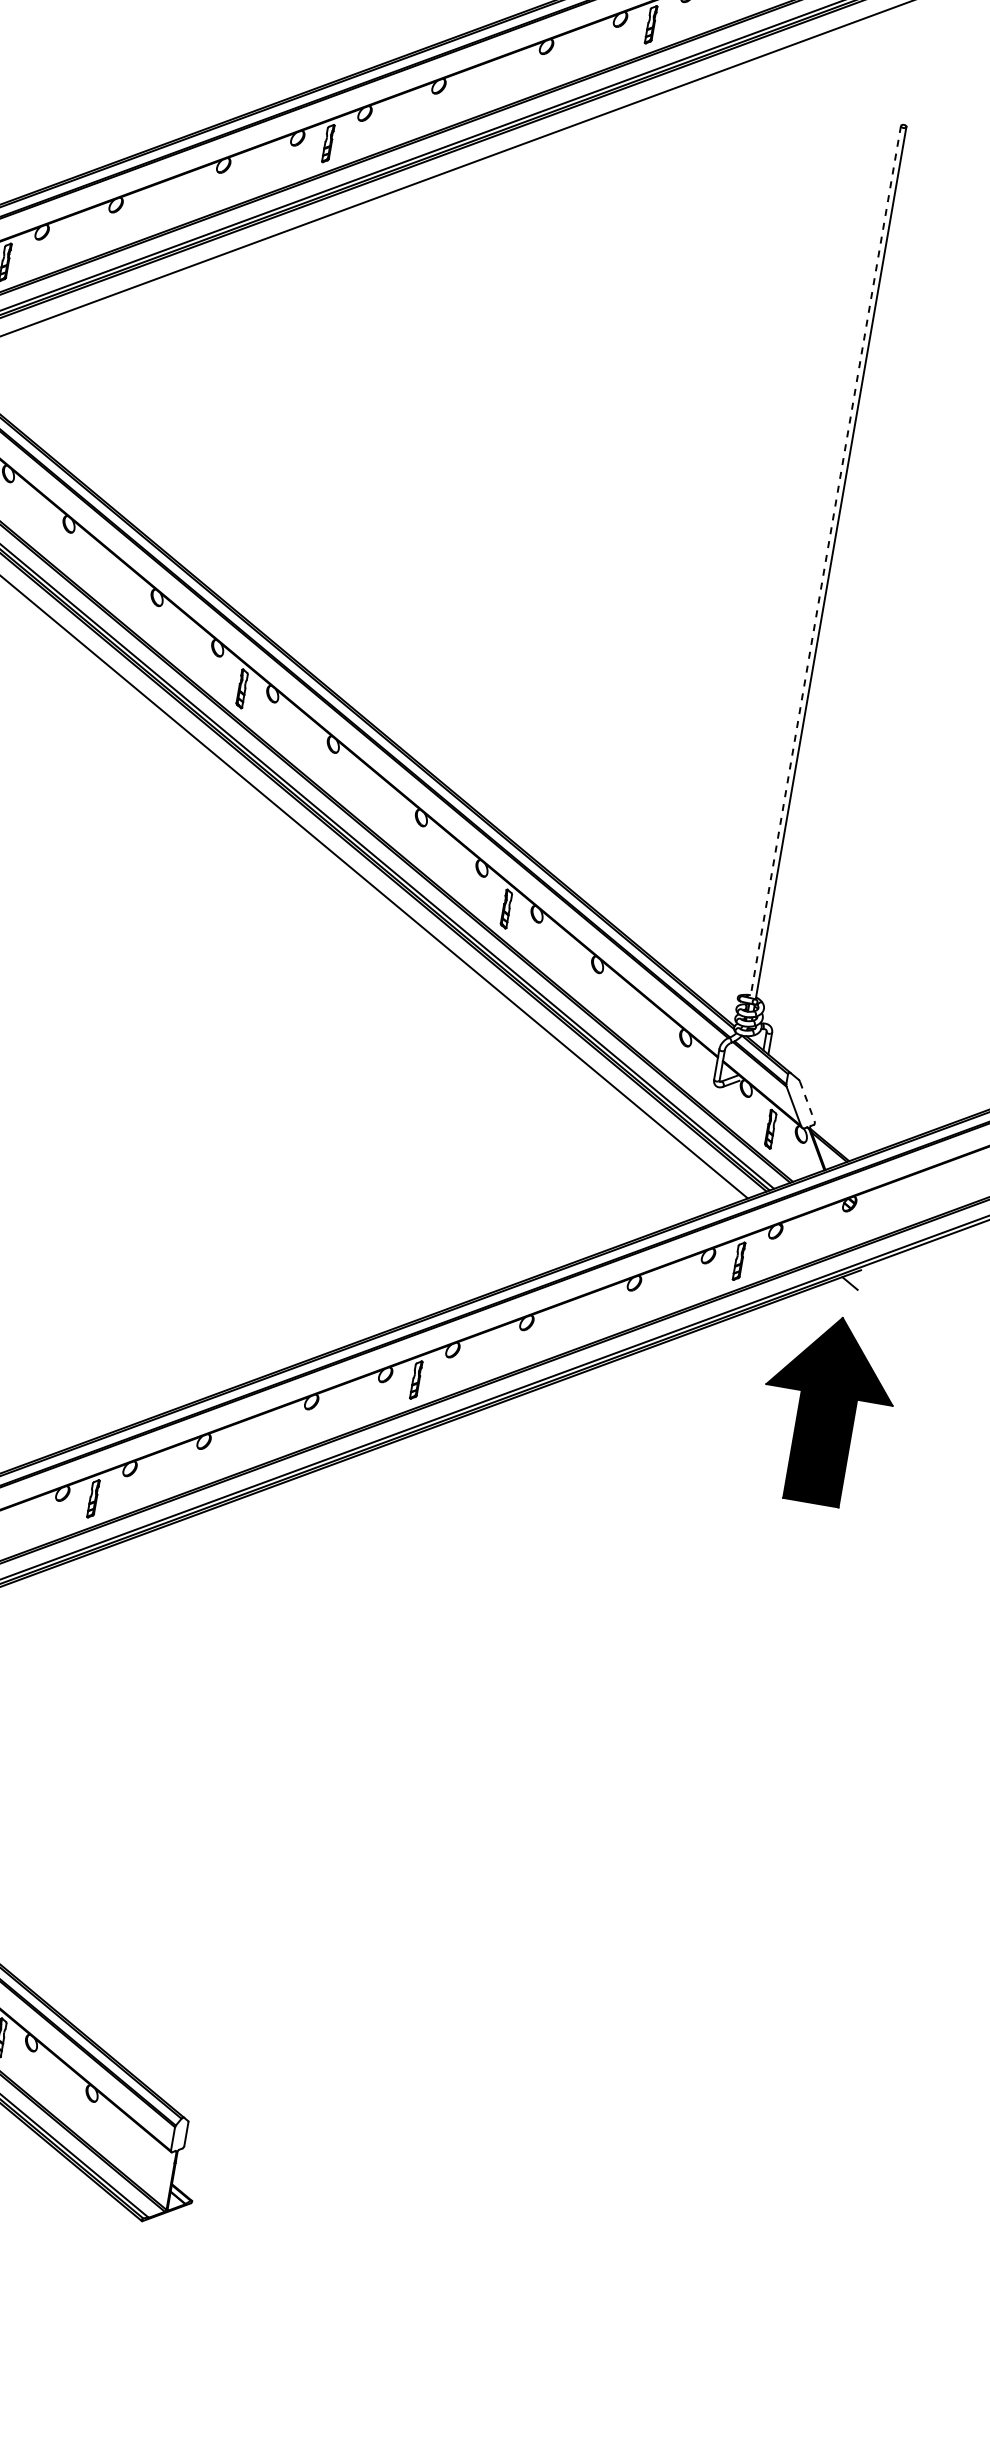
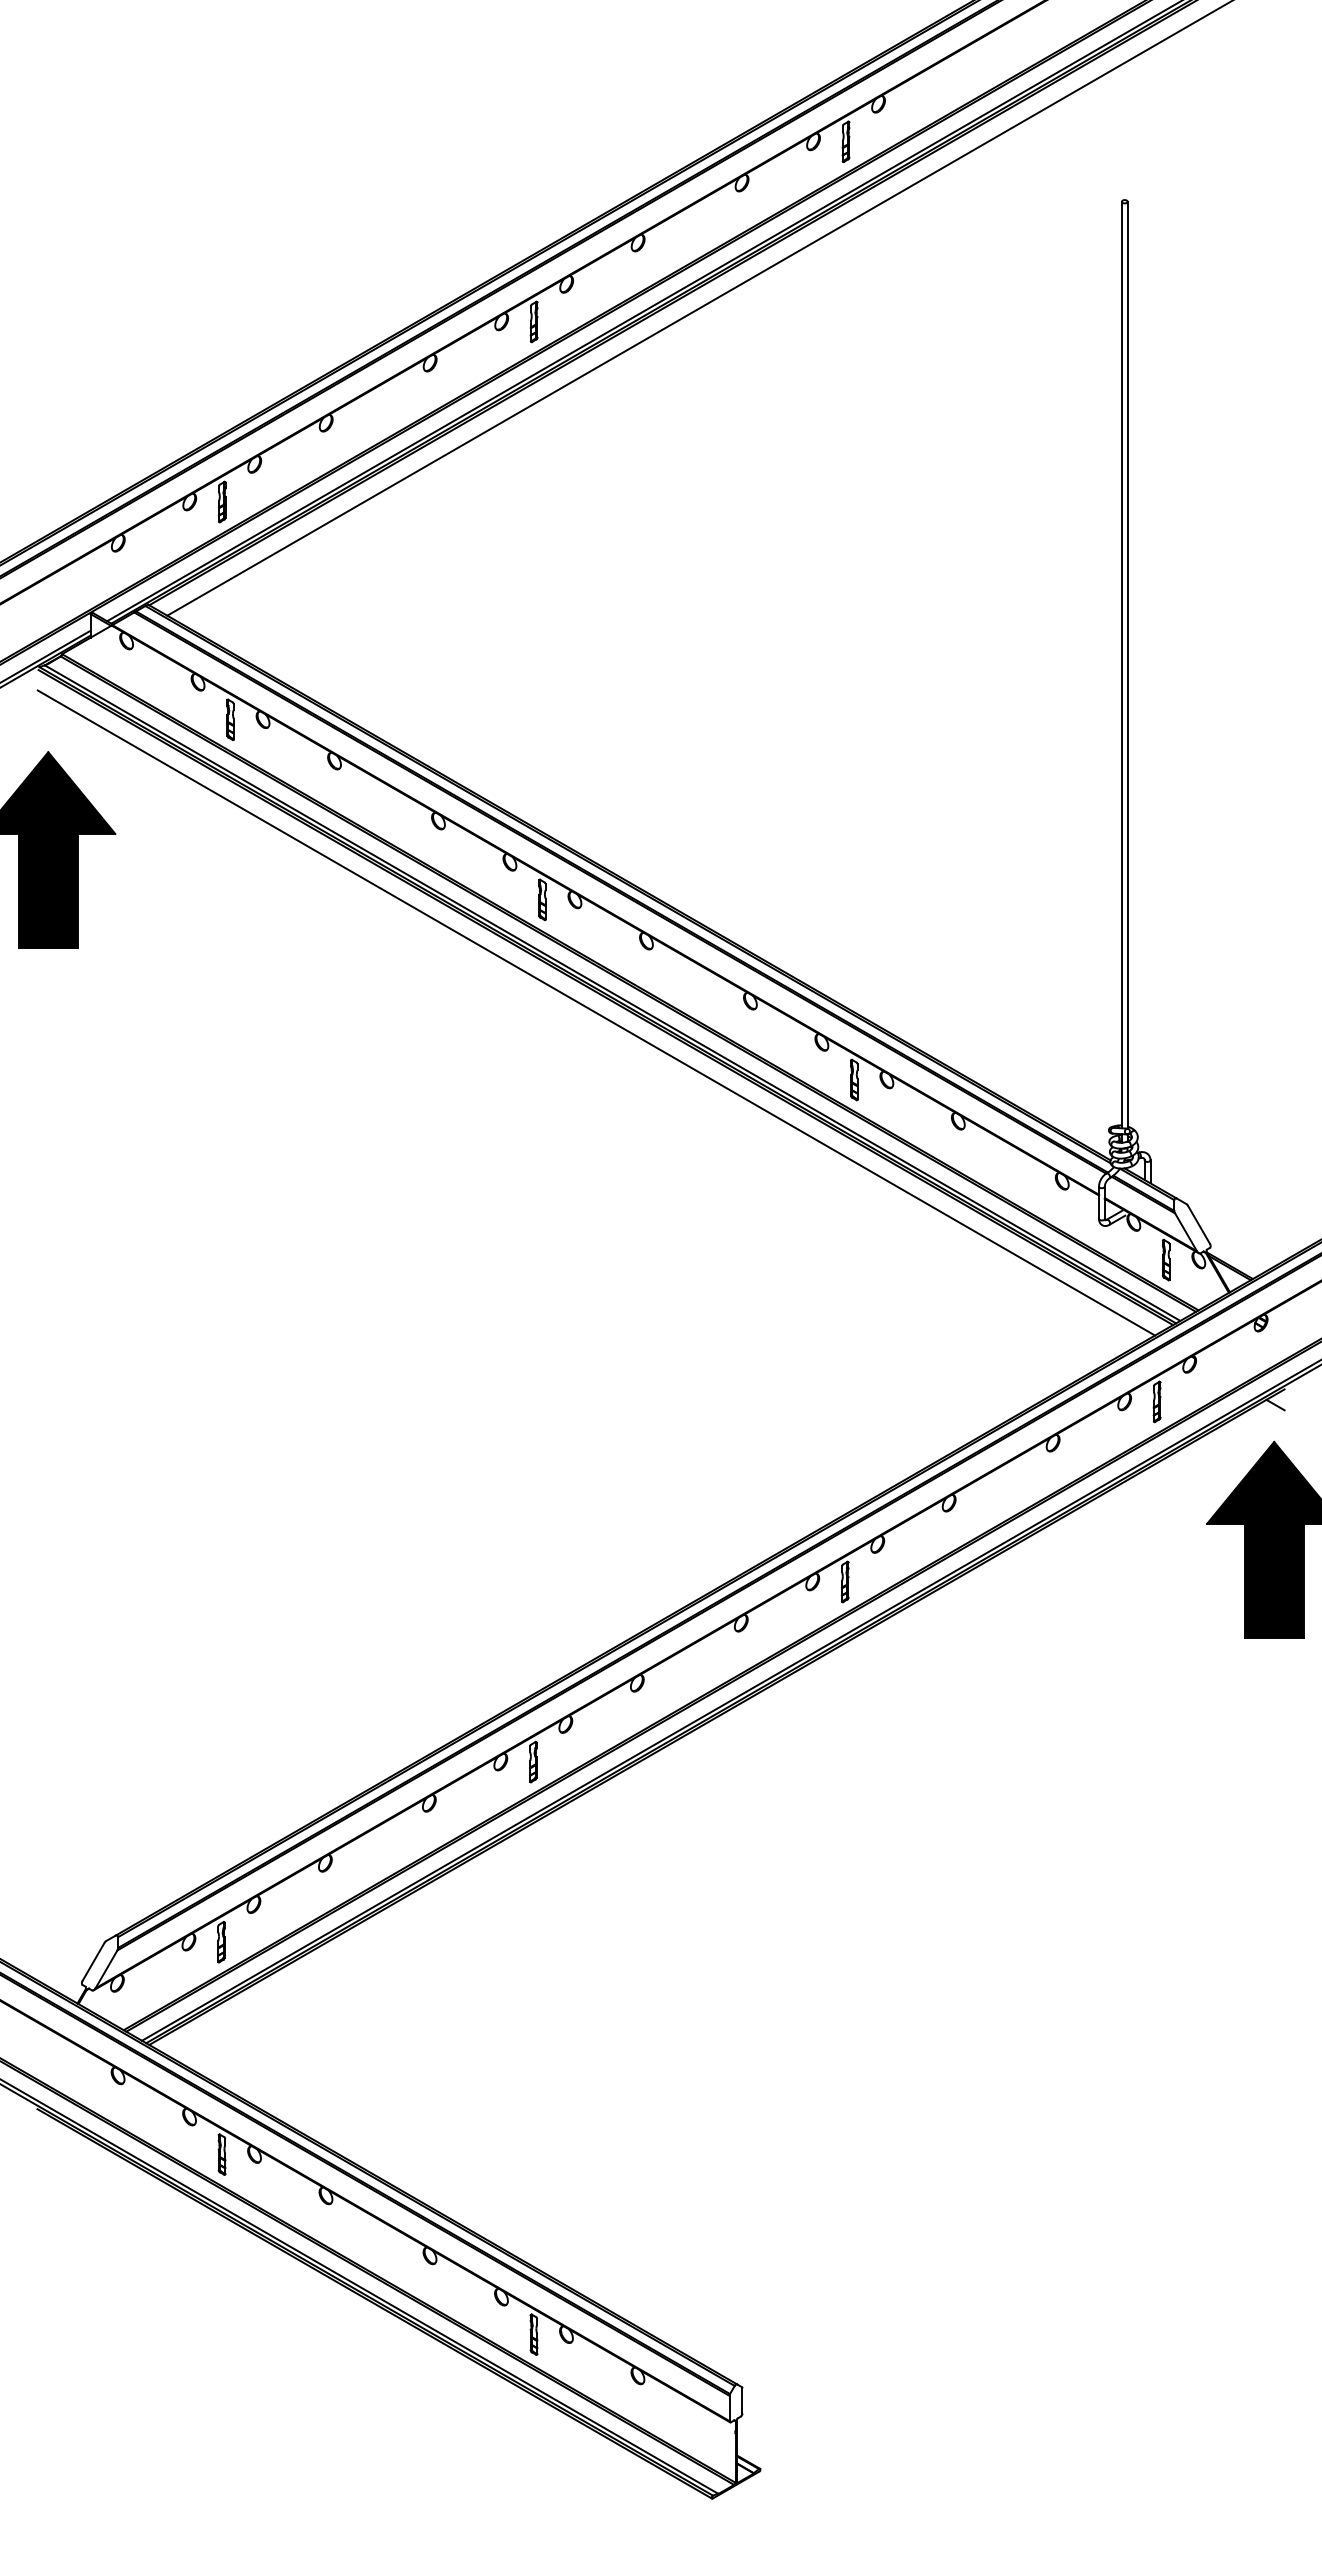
line: (825, 562) -> (1121, 665), dashed -> solid
line: (806, 1101) -> (1198, 1224), dashed -> solid

